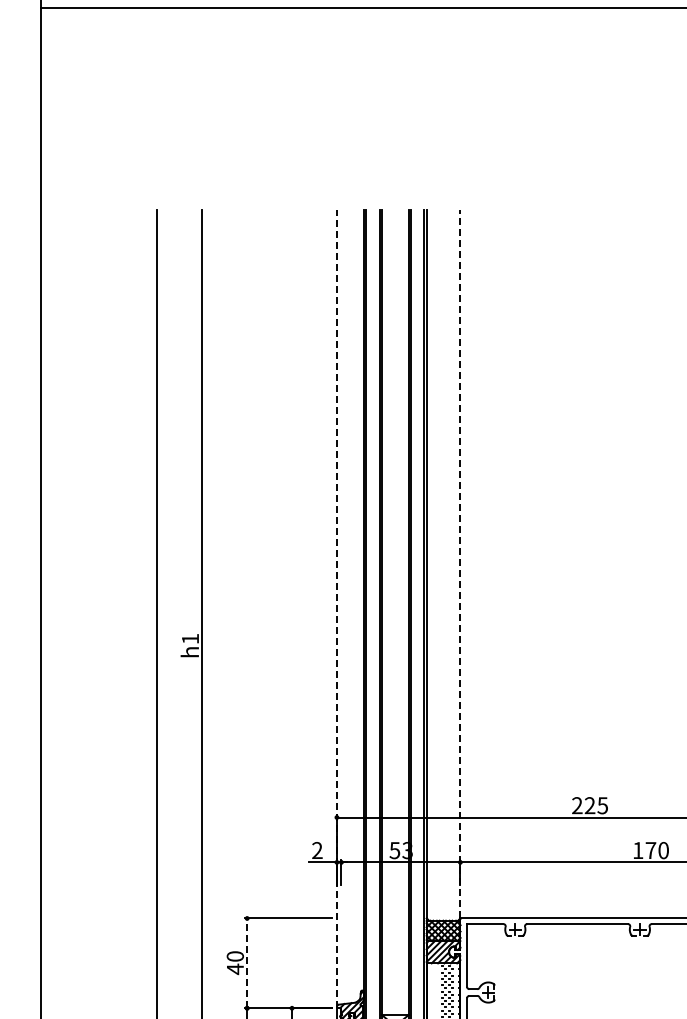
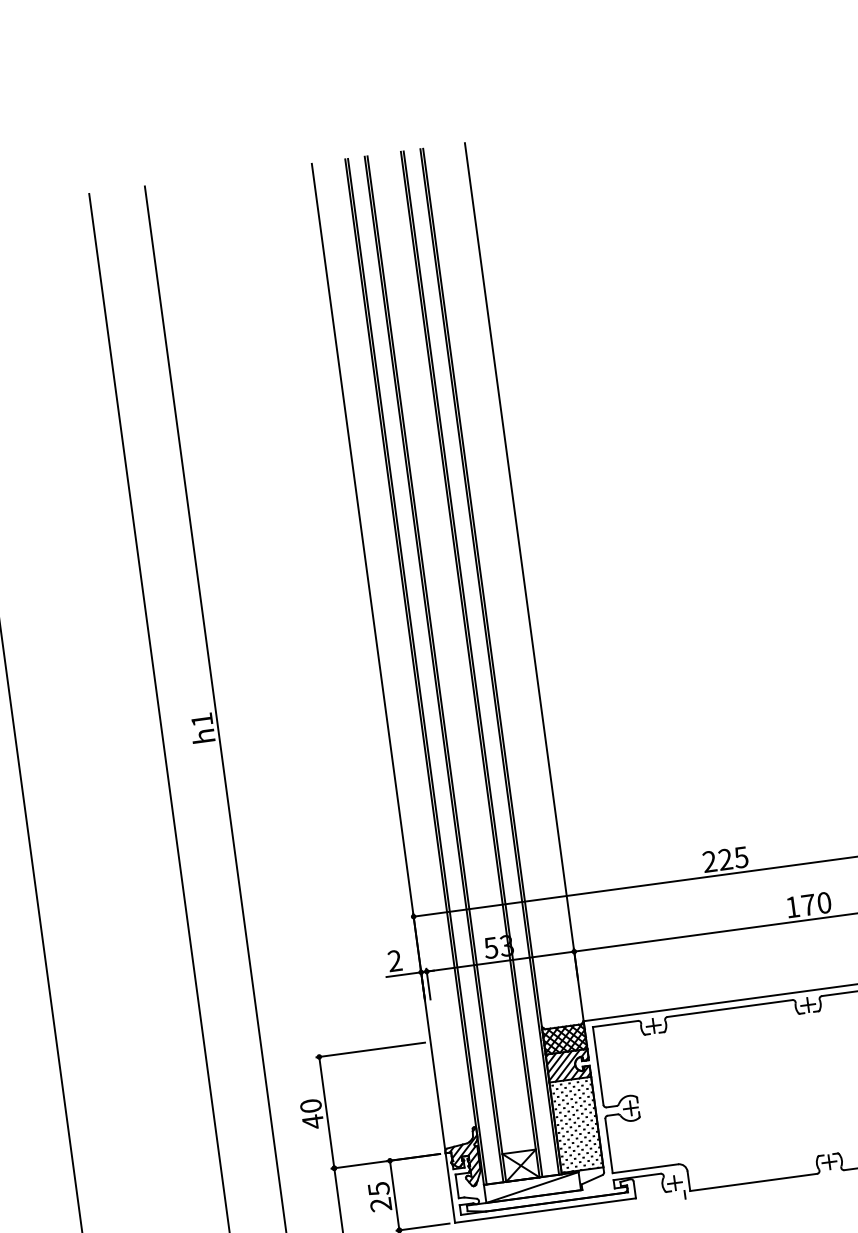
line: (460, 563) -> (524, 580), dashed -> solid
line: (336, 609) -> (378, 658), dashed -> solid
line: (247, 963) -> (327, 1112), dashed -> solid

